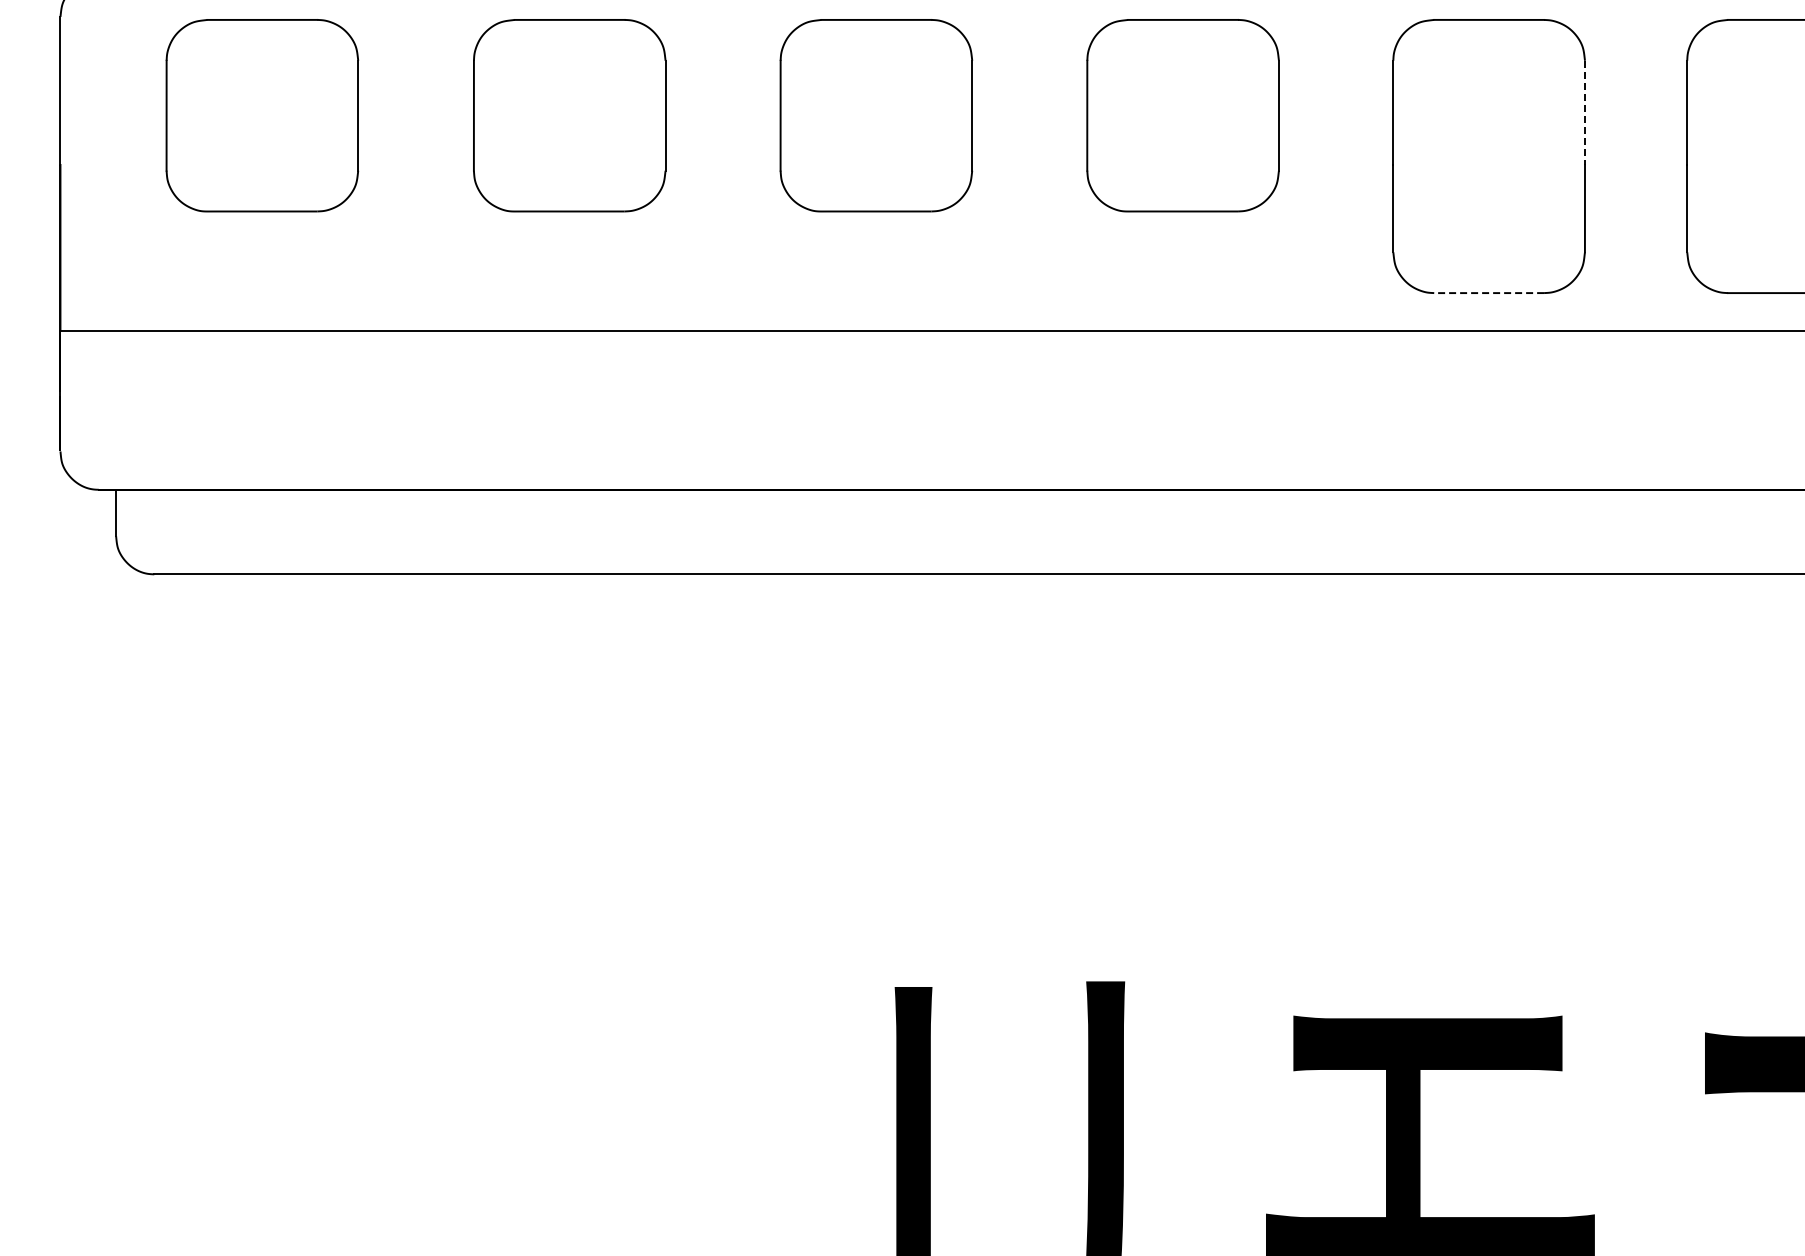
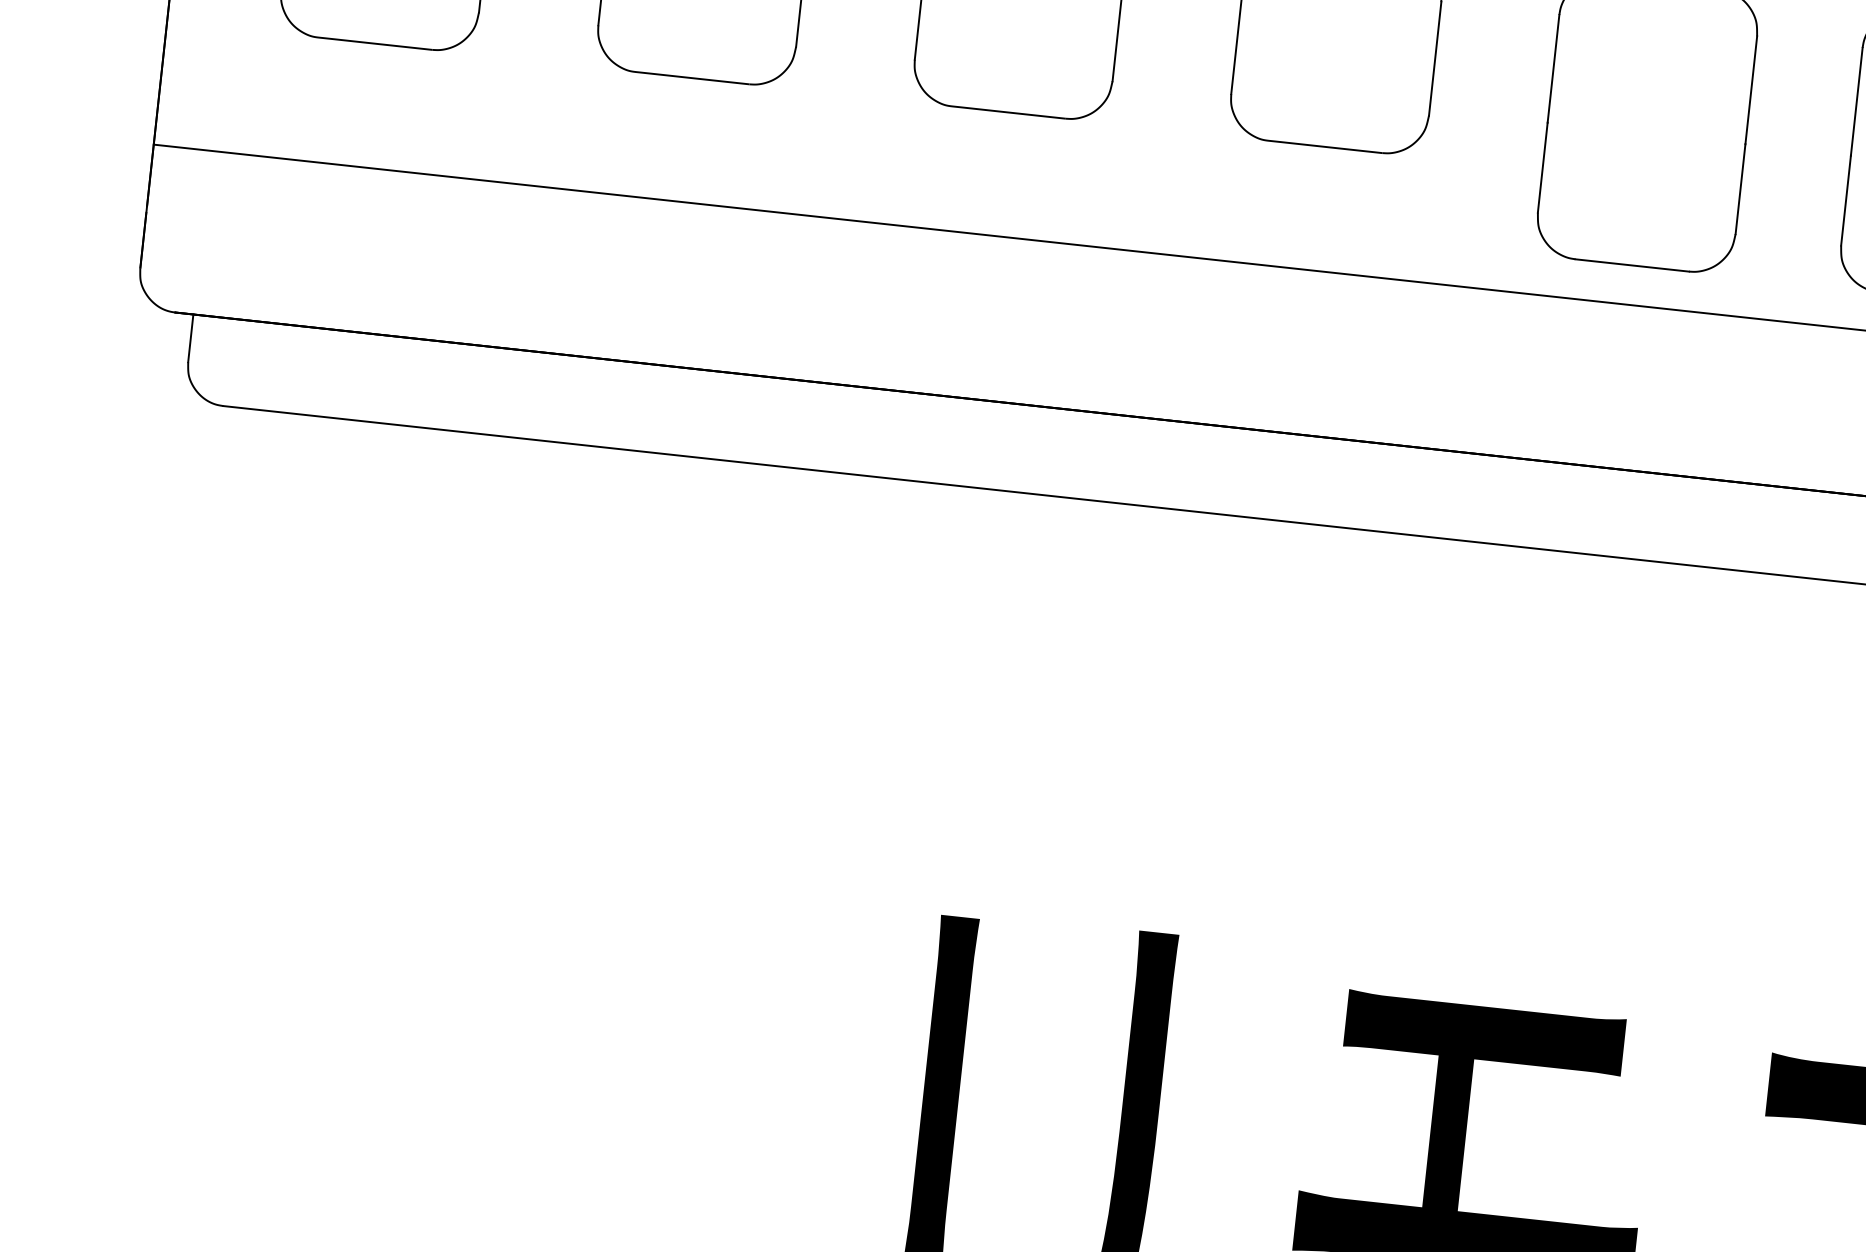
line: (1584, 113) -> (1750, 90), dashed -> solid
line: (1489, 293) -> (1632, 265), dashed -> solid

